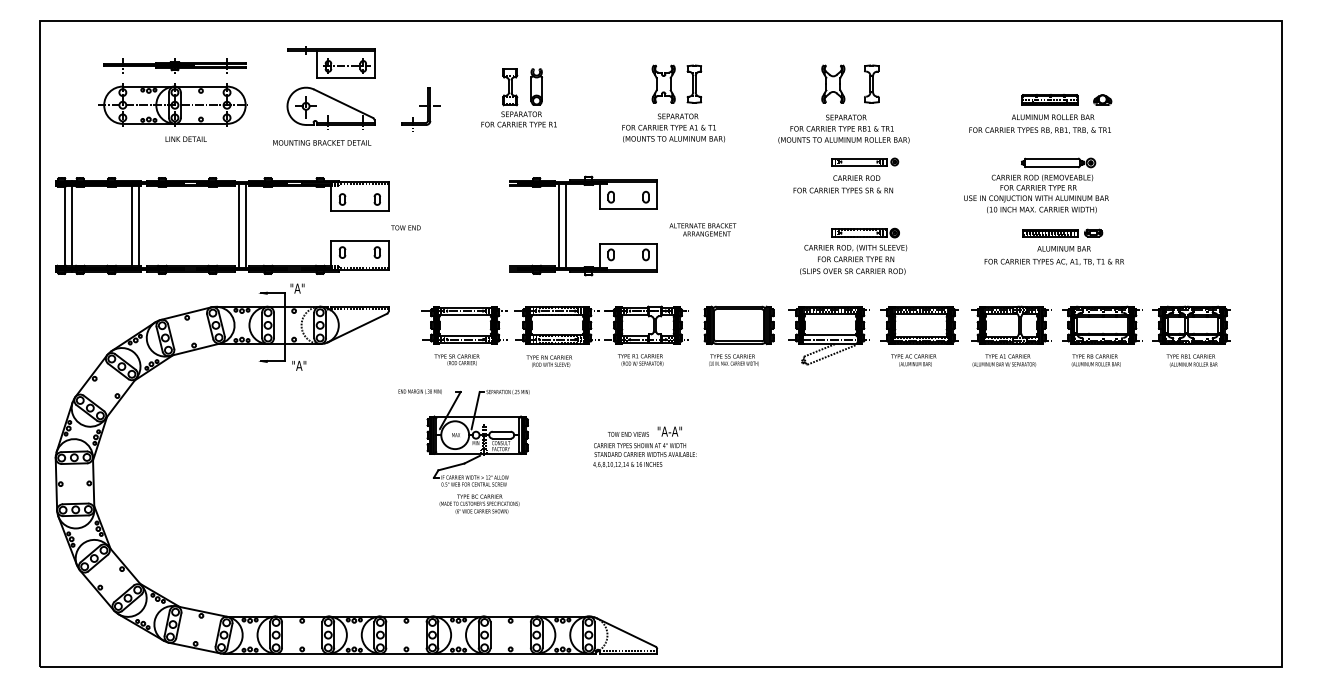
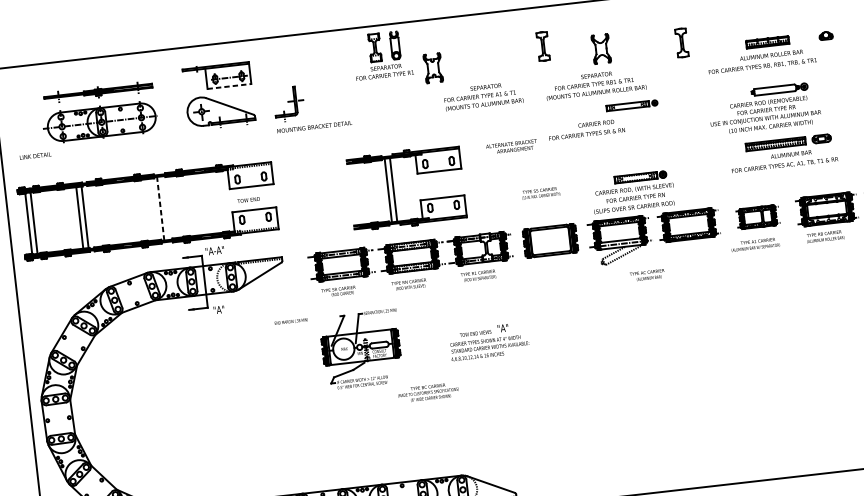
line: (345, 77) -> (229, 86), solid -> dashed
part: (663, 83) -> (433, 67), moved
part: (694, 83) -> (543, 45), moved
part: (871, 83) -> (681, 42), moved
part: (518, 97) -> (382, 55), moved
part: (1102, 99) -> (825, 35), moved
text: (843, 128) -> (595, 83), moved
text: (185, 138) -> (35, 155), moved
text: (322, 142) -> (314, 126), moved
text: (843, 184) -> (586, 129), moved
line: (245, 225) -> (165, 207), removed
part: (566, 225) -> (393, 189), moved
line: (238, 226) -> (160, 209), solid -> dashed
text: (405, 227) -> (248, 199), moved
text: (702, 229) -> (511, 146), moved
part: (1062, 232) -> (788, 142), size x1.4
part: (853, 250) -> (633, 191), moved
text: (307, 288) -> (218, 250), "A" -> "A-A"
part: (1011, 324) -> (757, 216), size x0.7
text: (733, 360) -> (540, 193), moved
text: (913, 360) -> (647, 275), moved
text: (419, 391) -> (290, 321), moved
text: (674, 431) -> (510, 327), "A-A" -> "A"
text: (479, 503) -> (428, 392), moved

